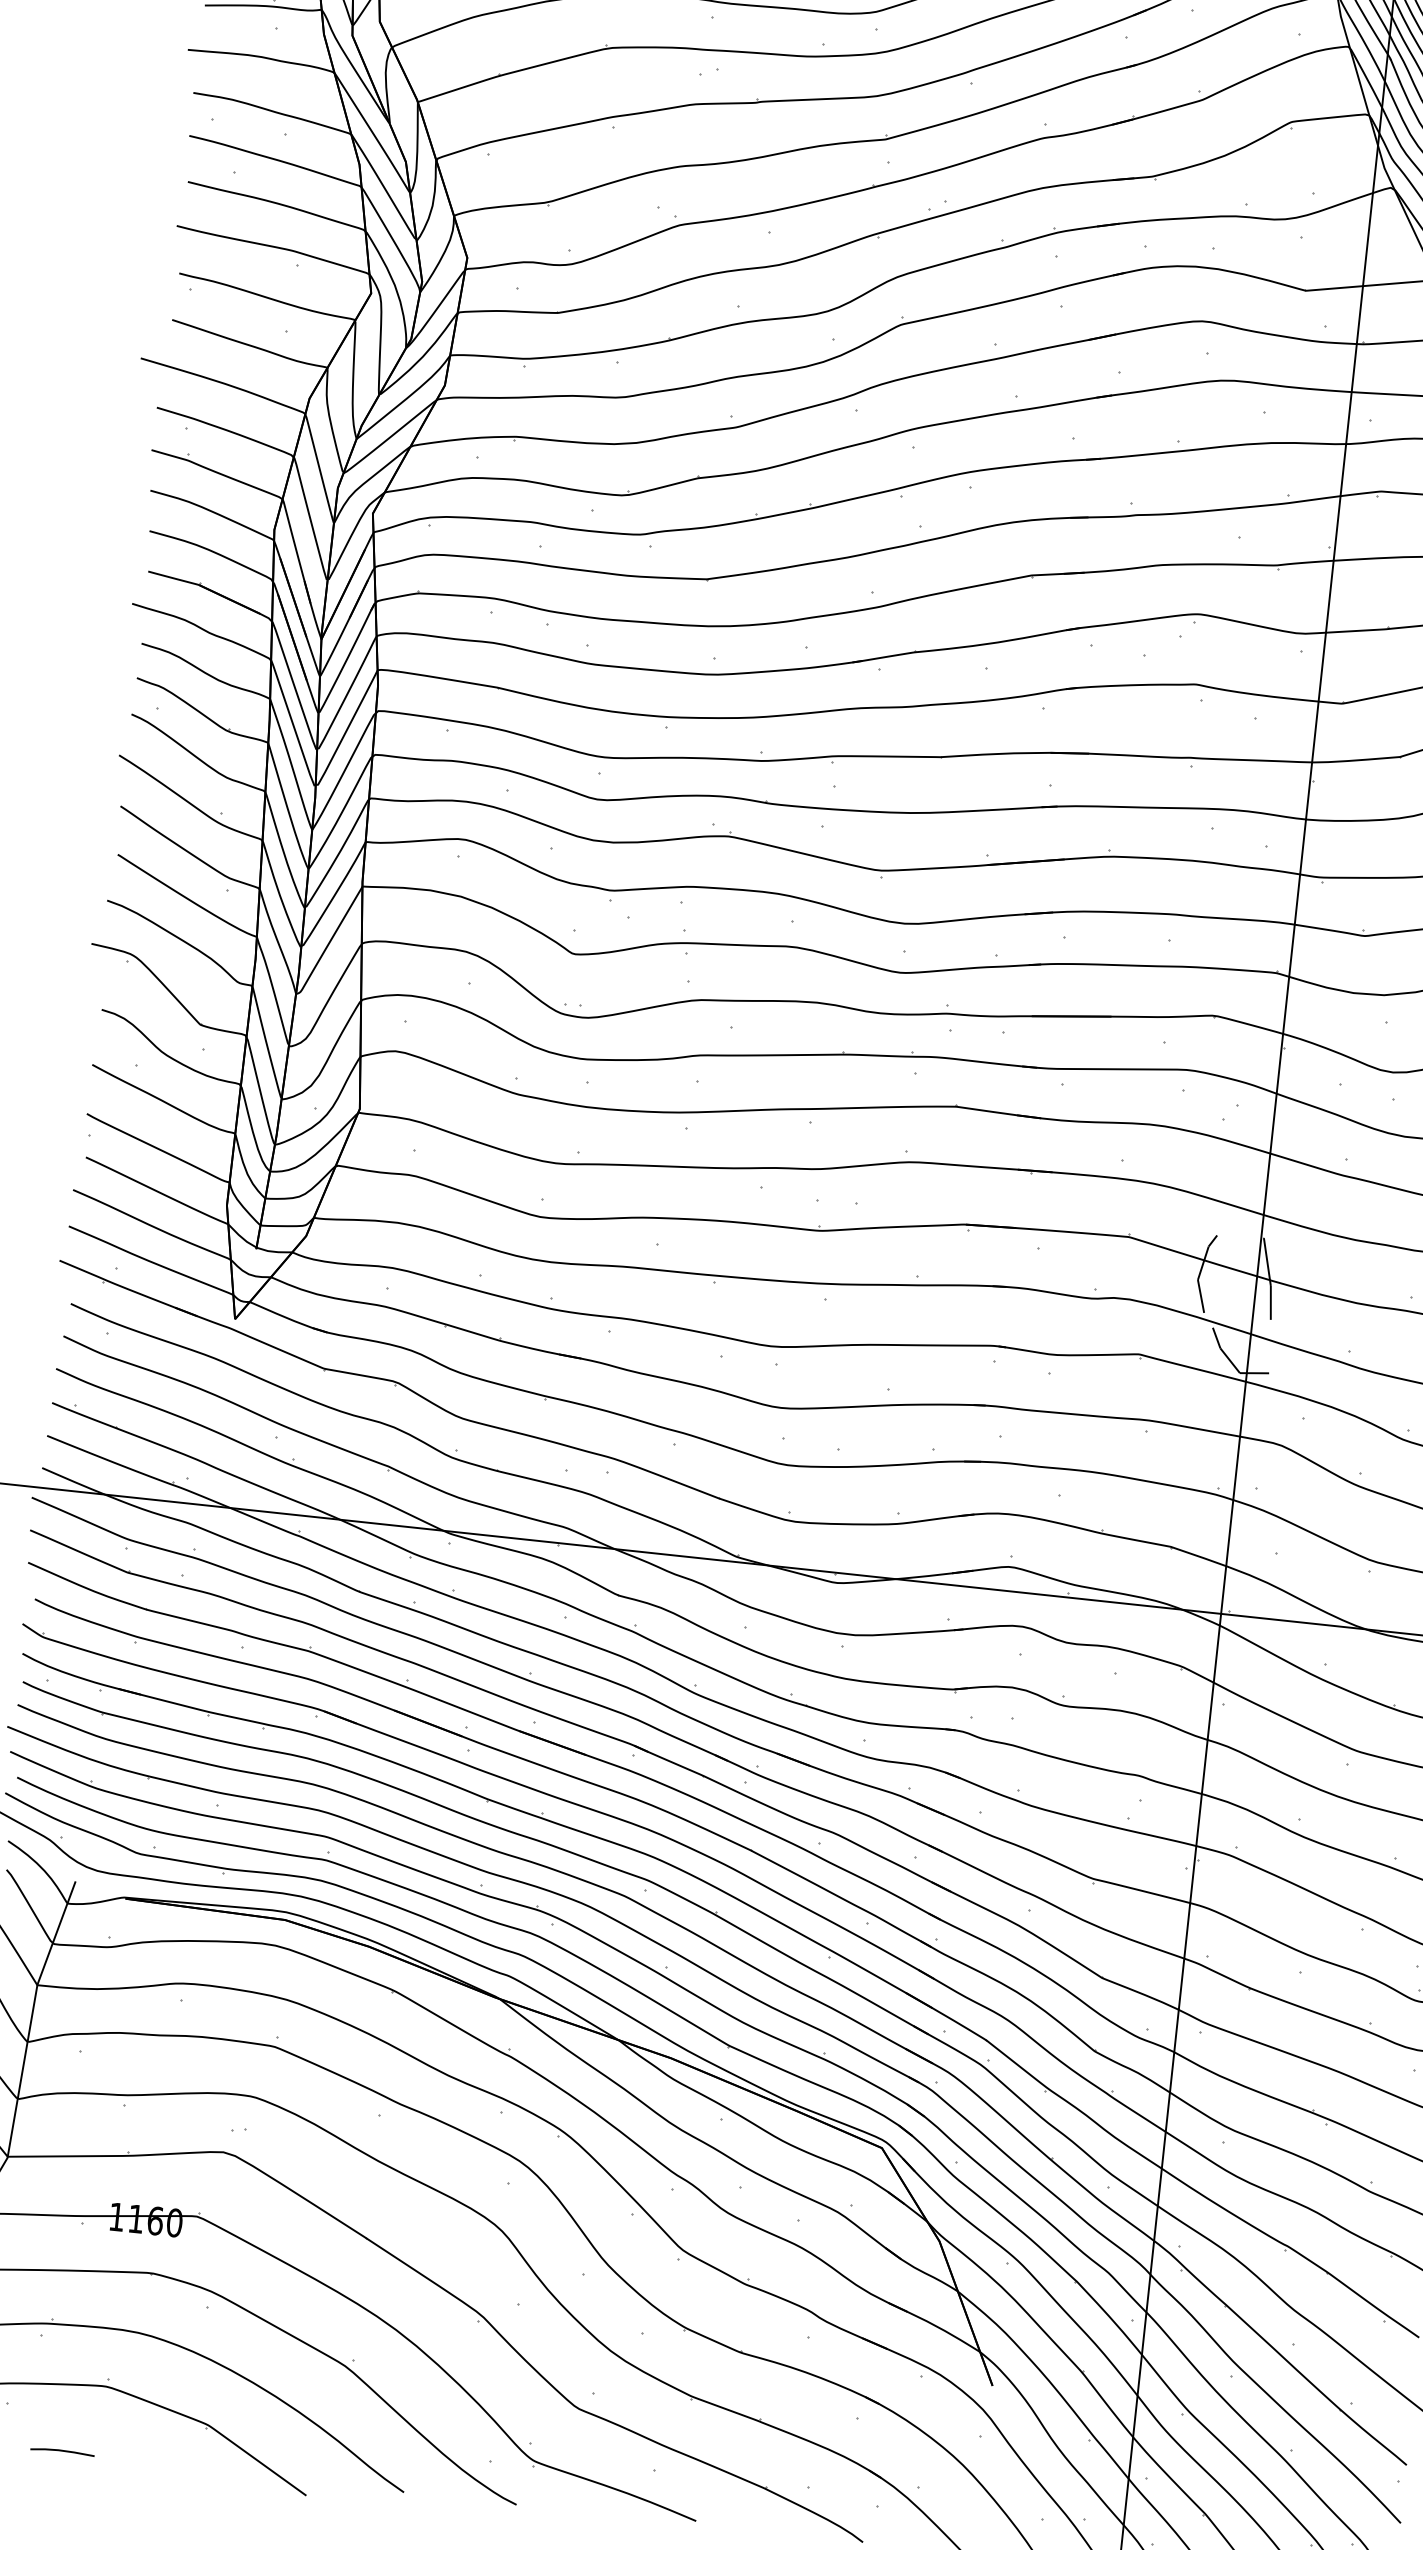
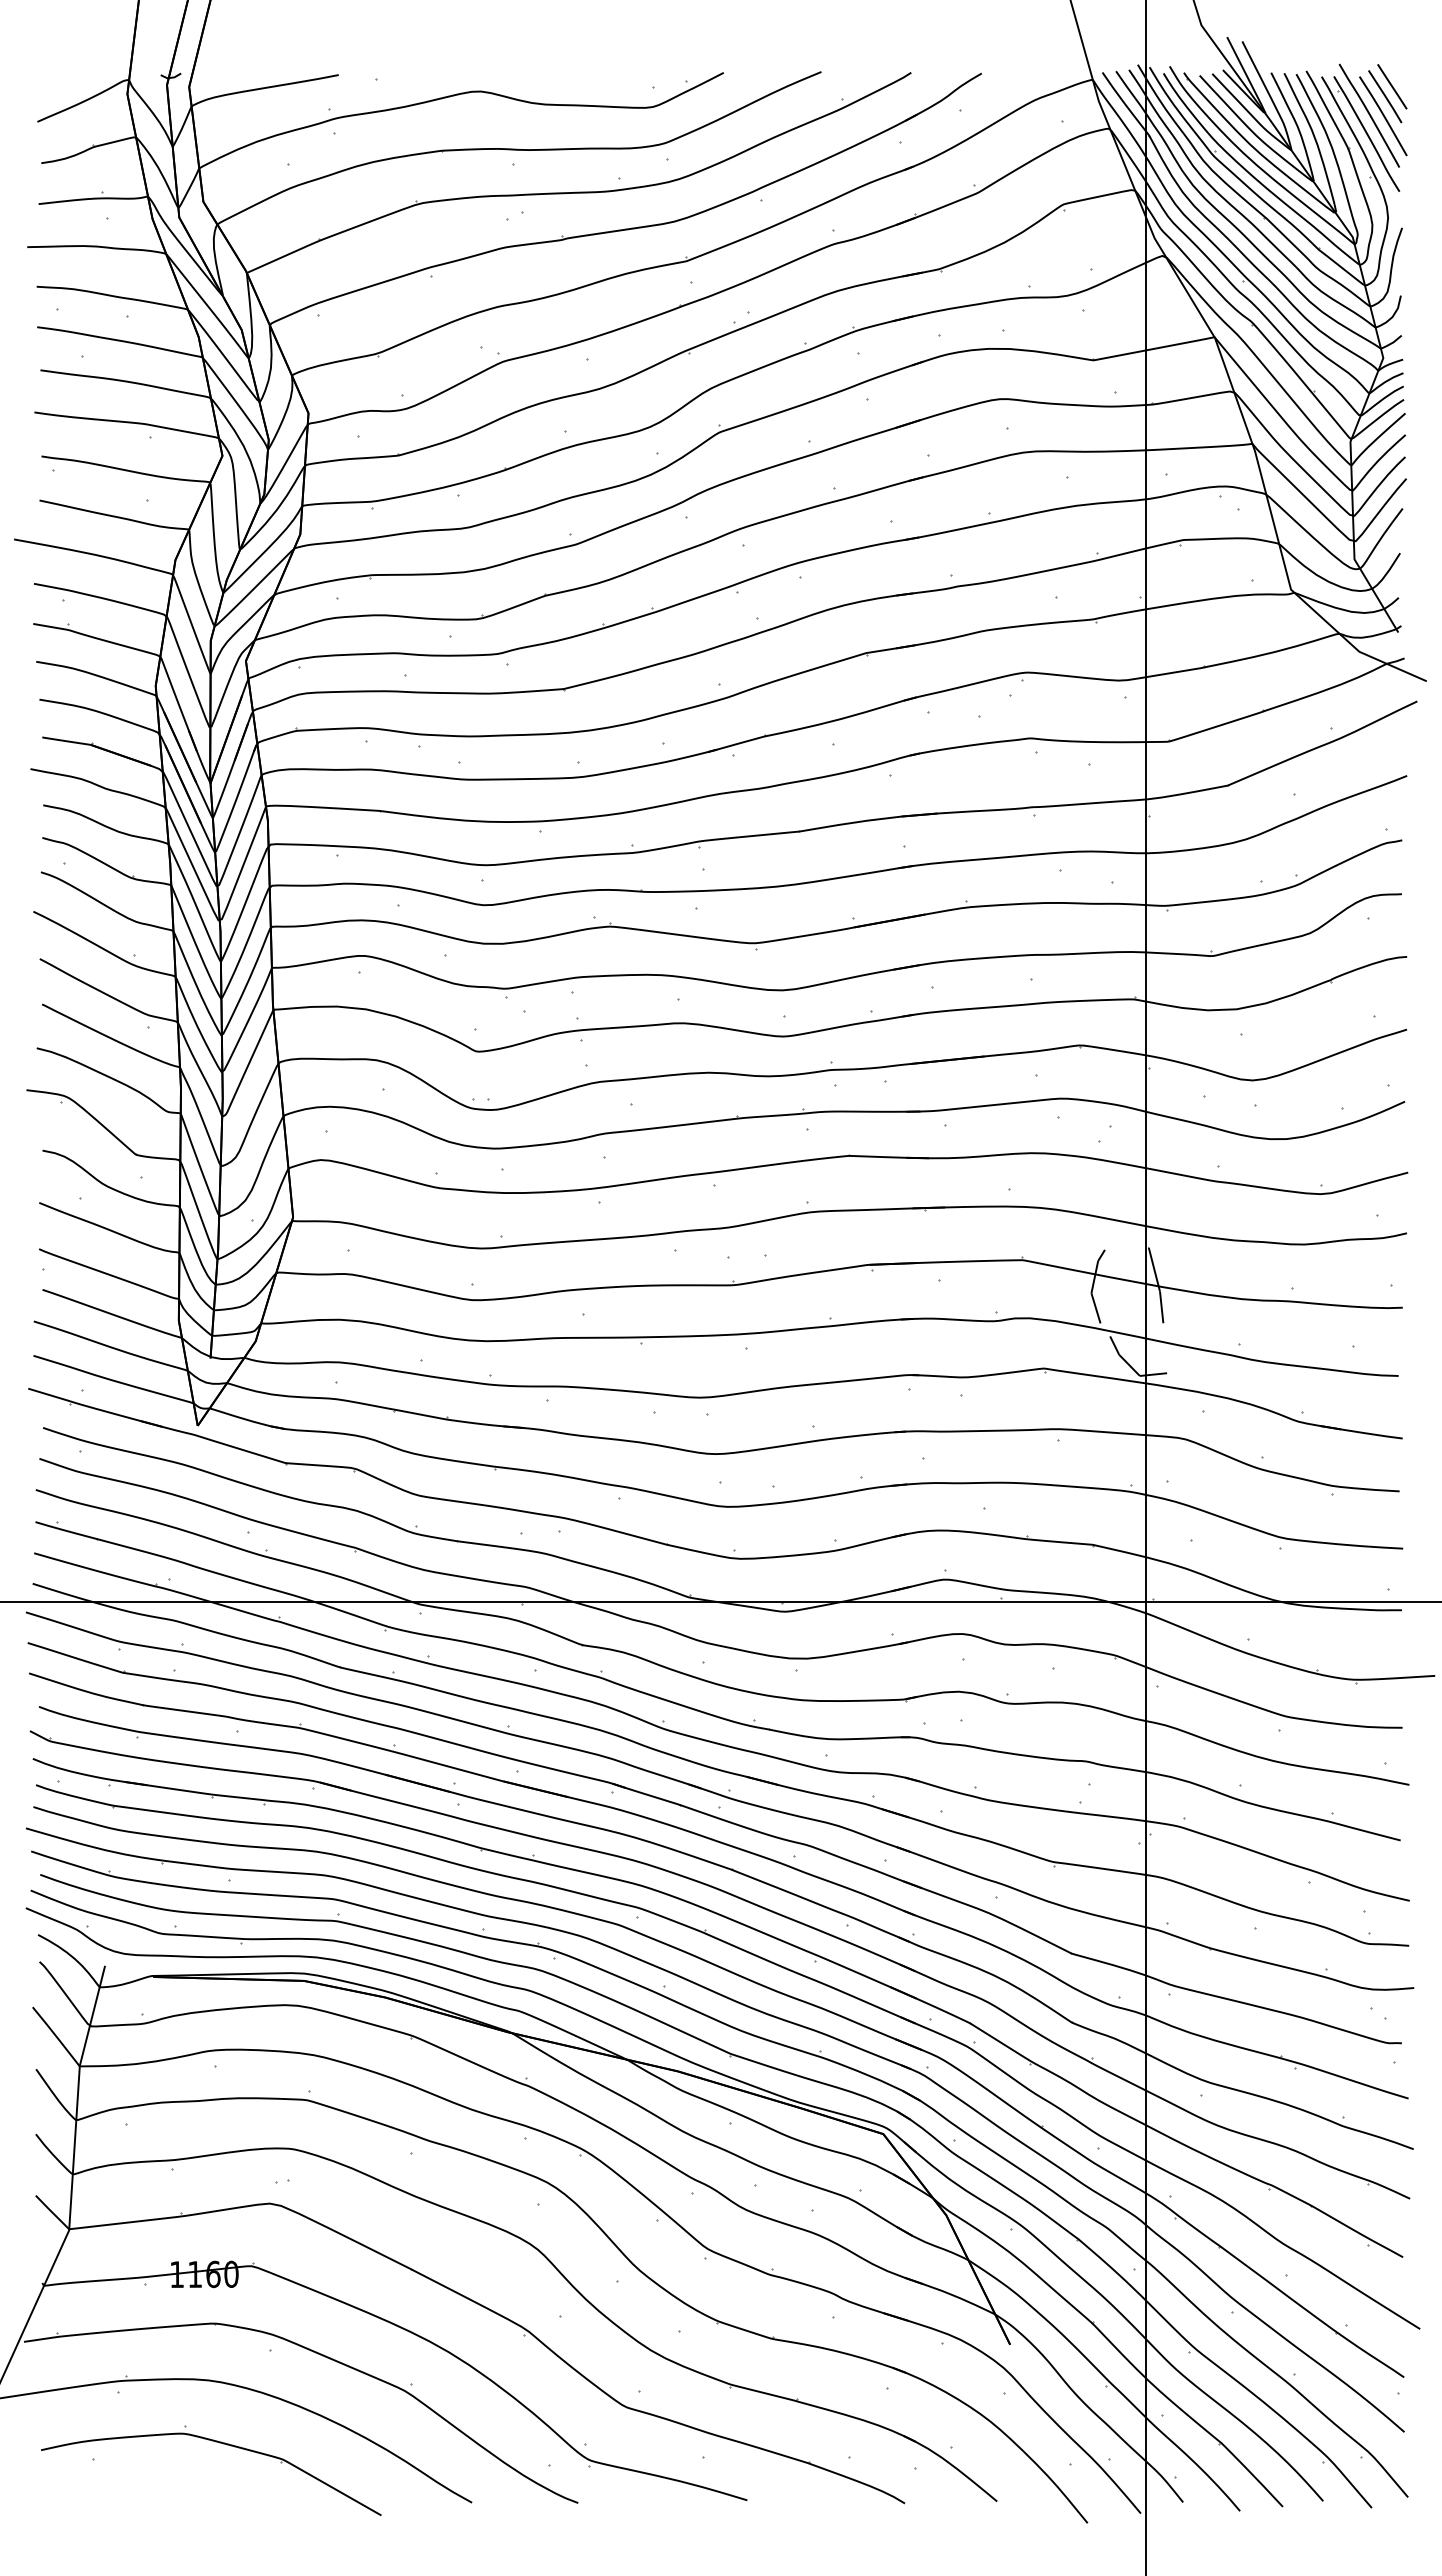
line: (62, 2451) -> (149, 2498), removed

